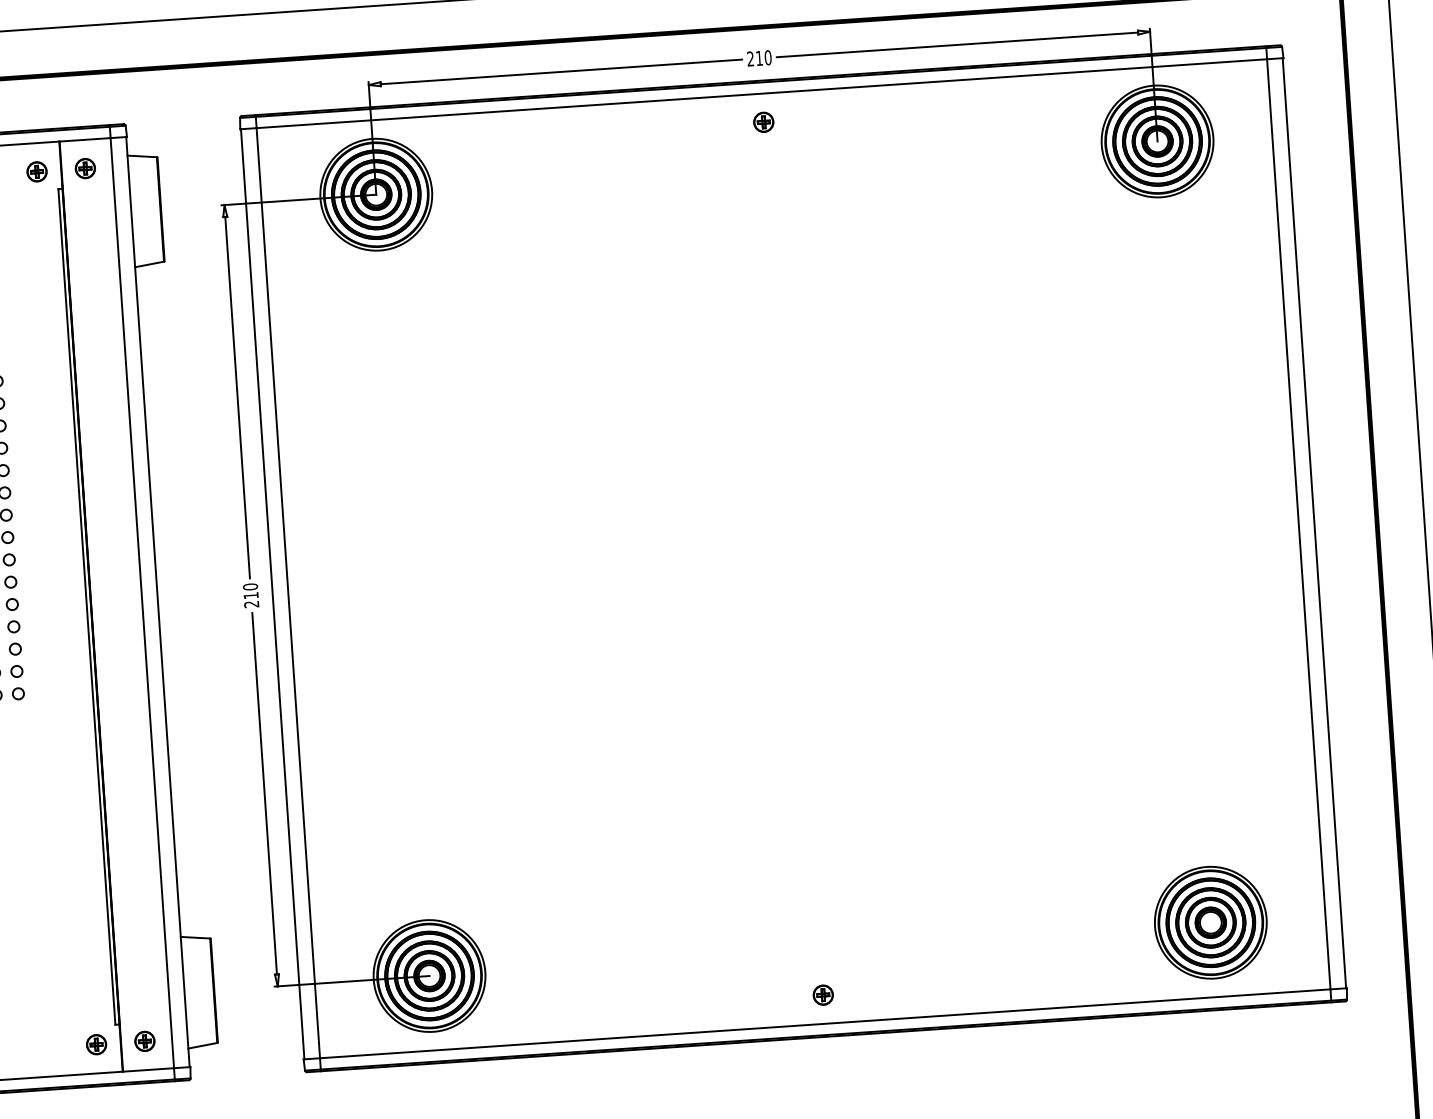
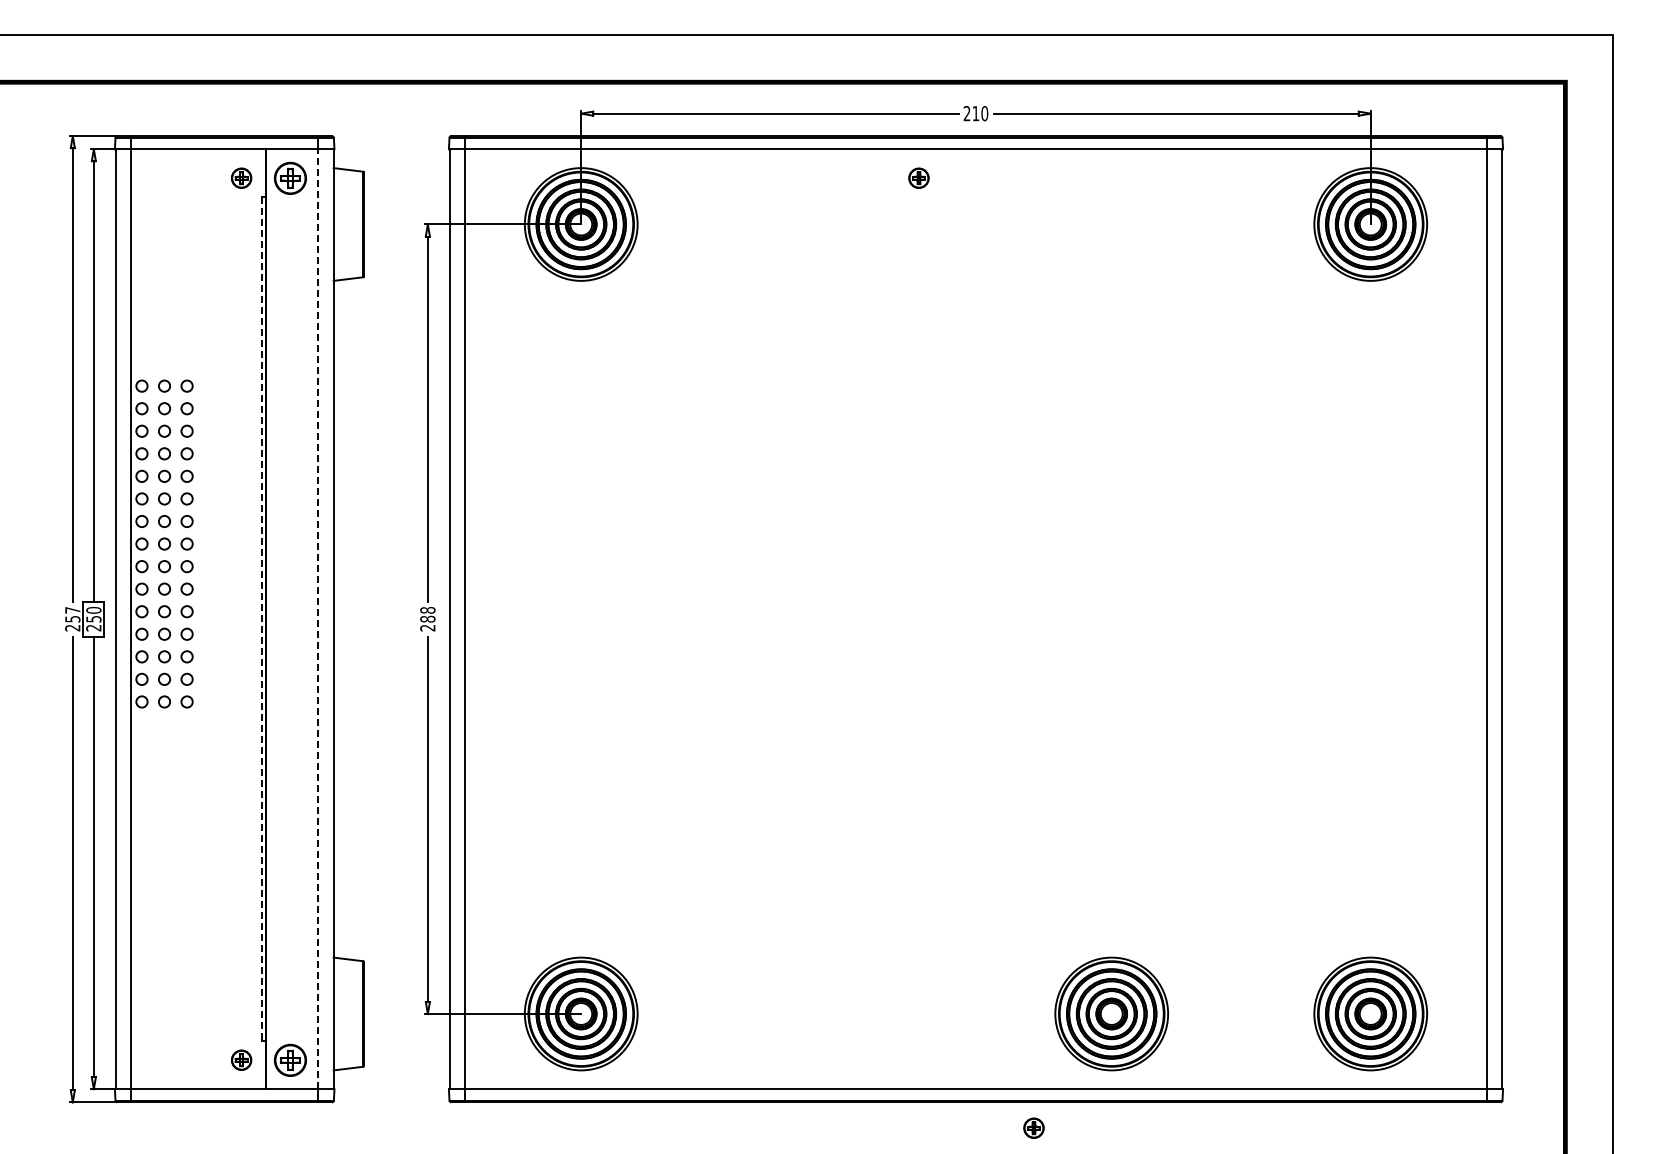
part: (763, 121) -> (918, 177), moved
part: (85, 167) -> (290, 177), size x1.6
text: (250, 591) -> (427, 614), 210 -> 288
line: (141, 603) -> (317, 619), solid -> dashed
line: (86, 607) -> (261, 619), solid -> dashed
part: (954, 939) -> (1111, 1013), added
part: (822, 994) -> (1033, 1127), moved
part: (144, 1040) -> (290, 1059), size x1.6

